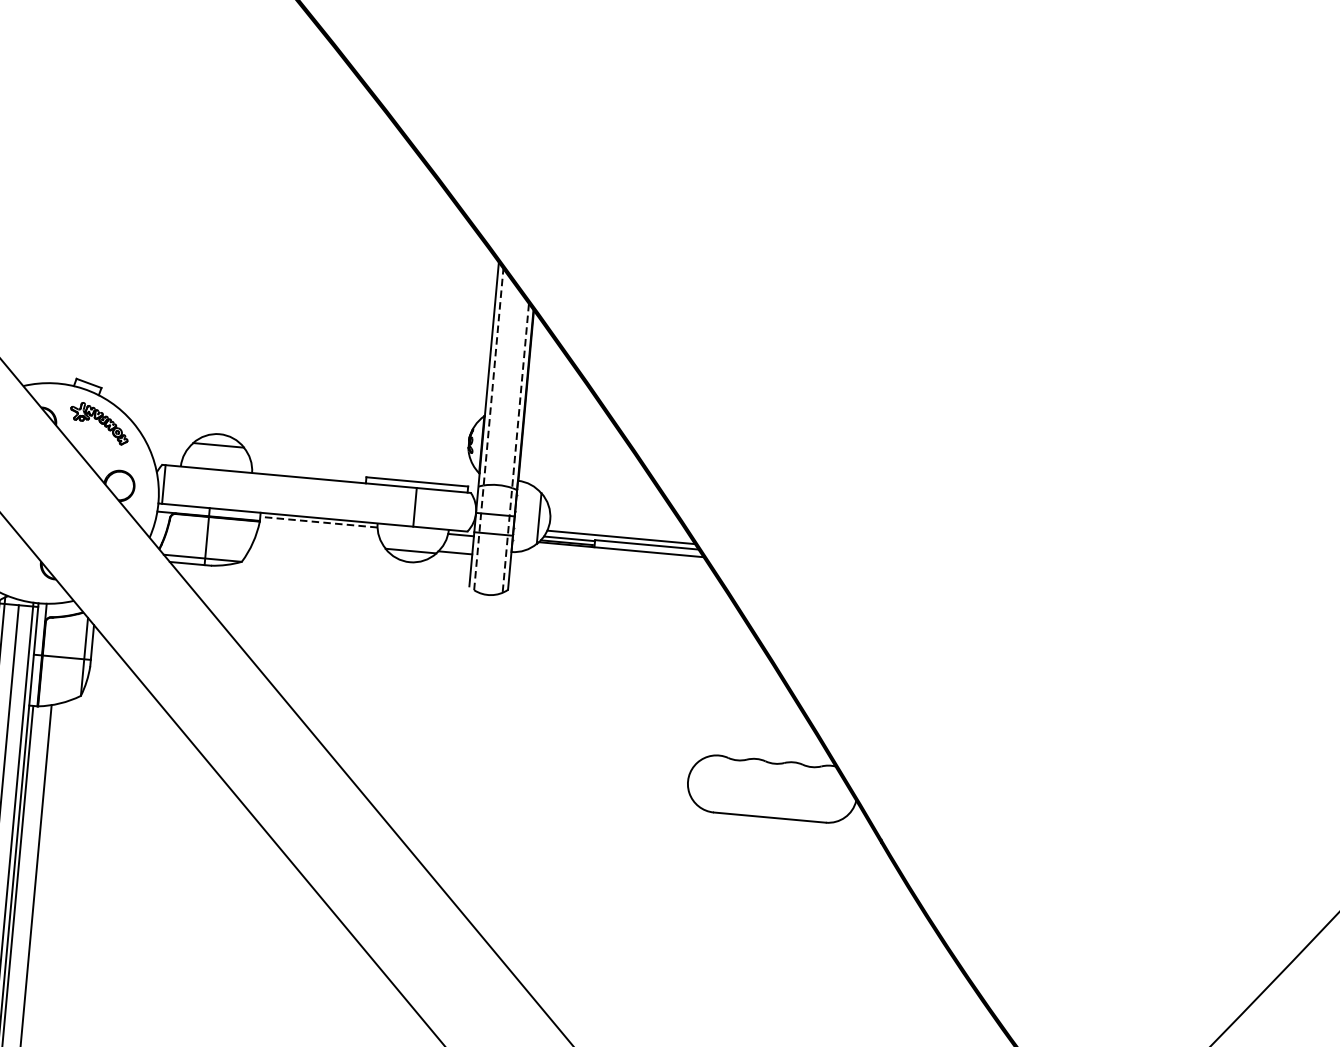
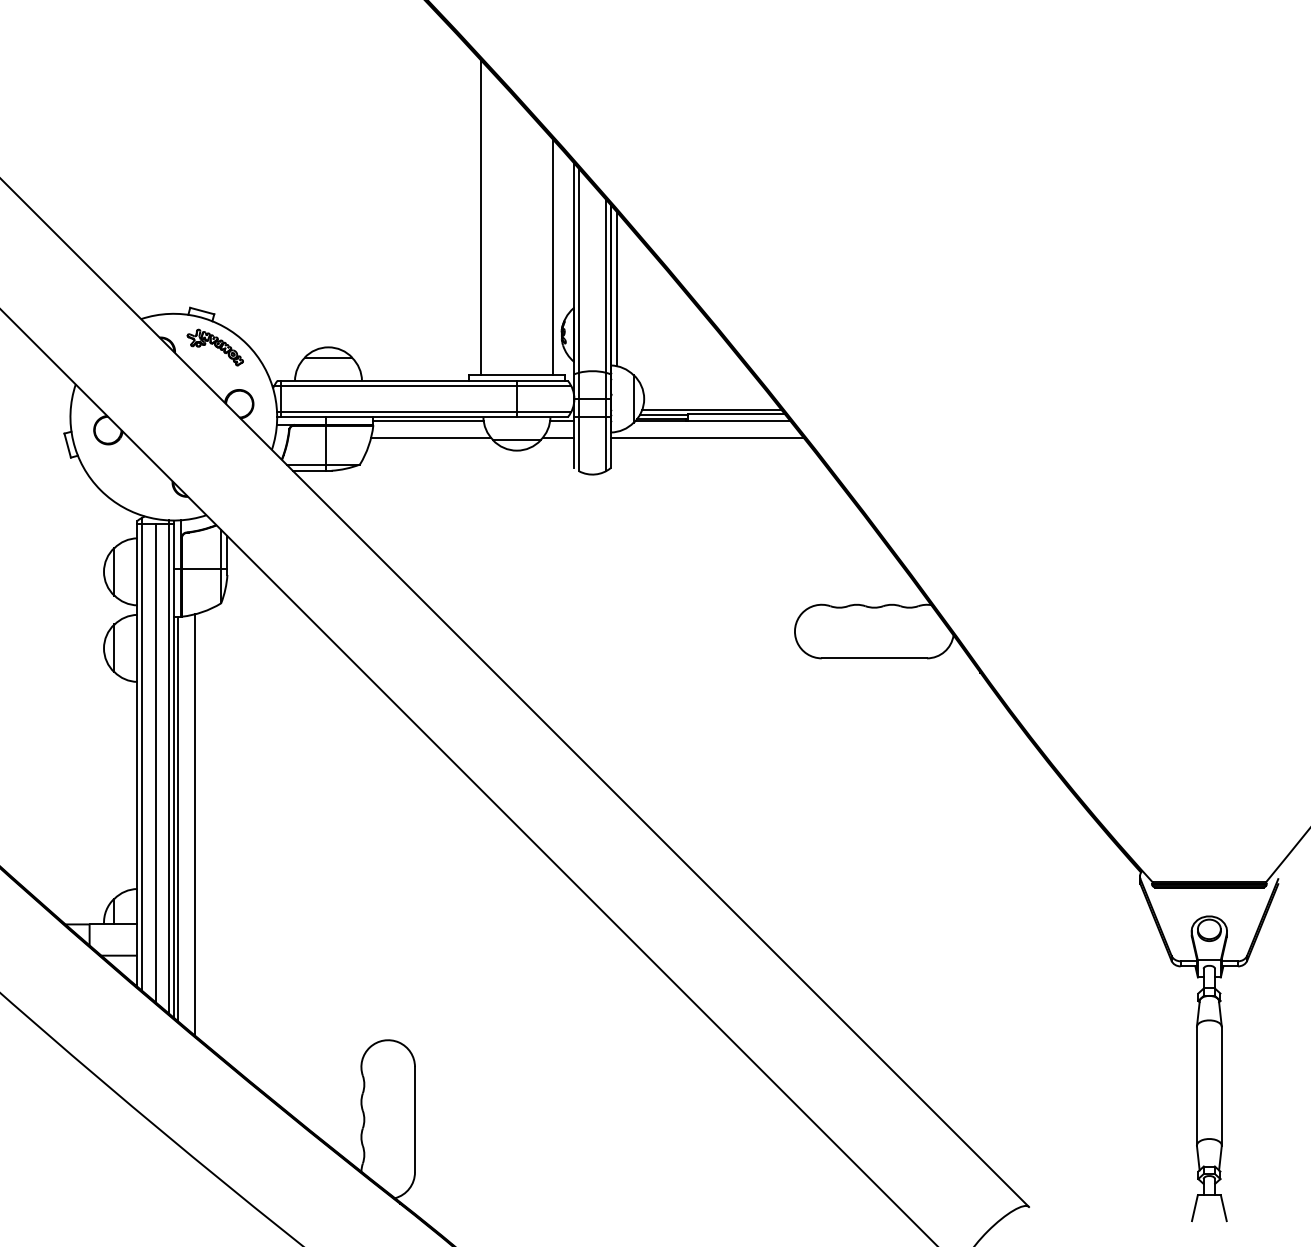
line: (393, 310) -> (480, 217), added
line: (467, 360) -> (553, 257), added
line: (531, 400) -> (616, 289), added
line: (489, 428) -> (579, 319), dashed -> solid
line: (515, 448) -> (605, 335), dashed -> solid
line: (315, 483) -> (422, 385), added
line: (315, 512) -> (424, 412), added
line: (318, 522) -> (428, 421), dashed -> solid
line: (320, 541) -> (431, 438), added
line: (612, 567) -> (706, 438), added

